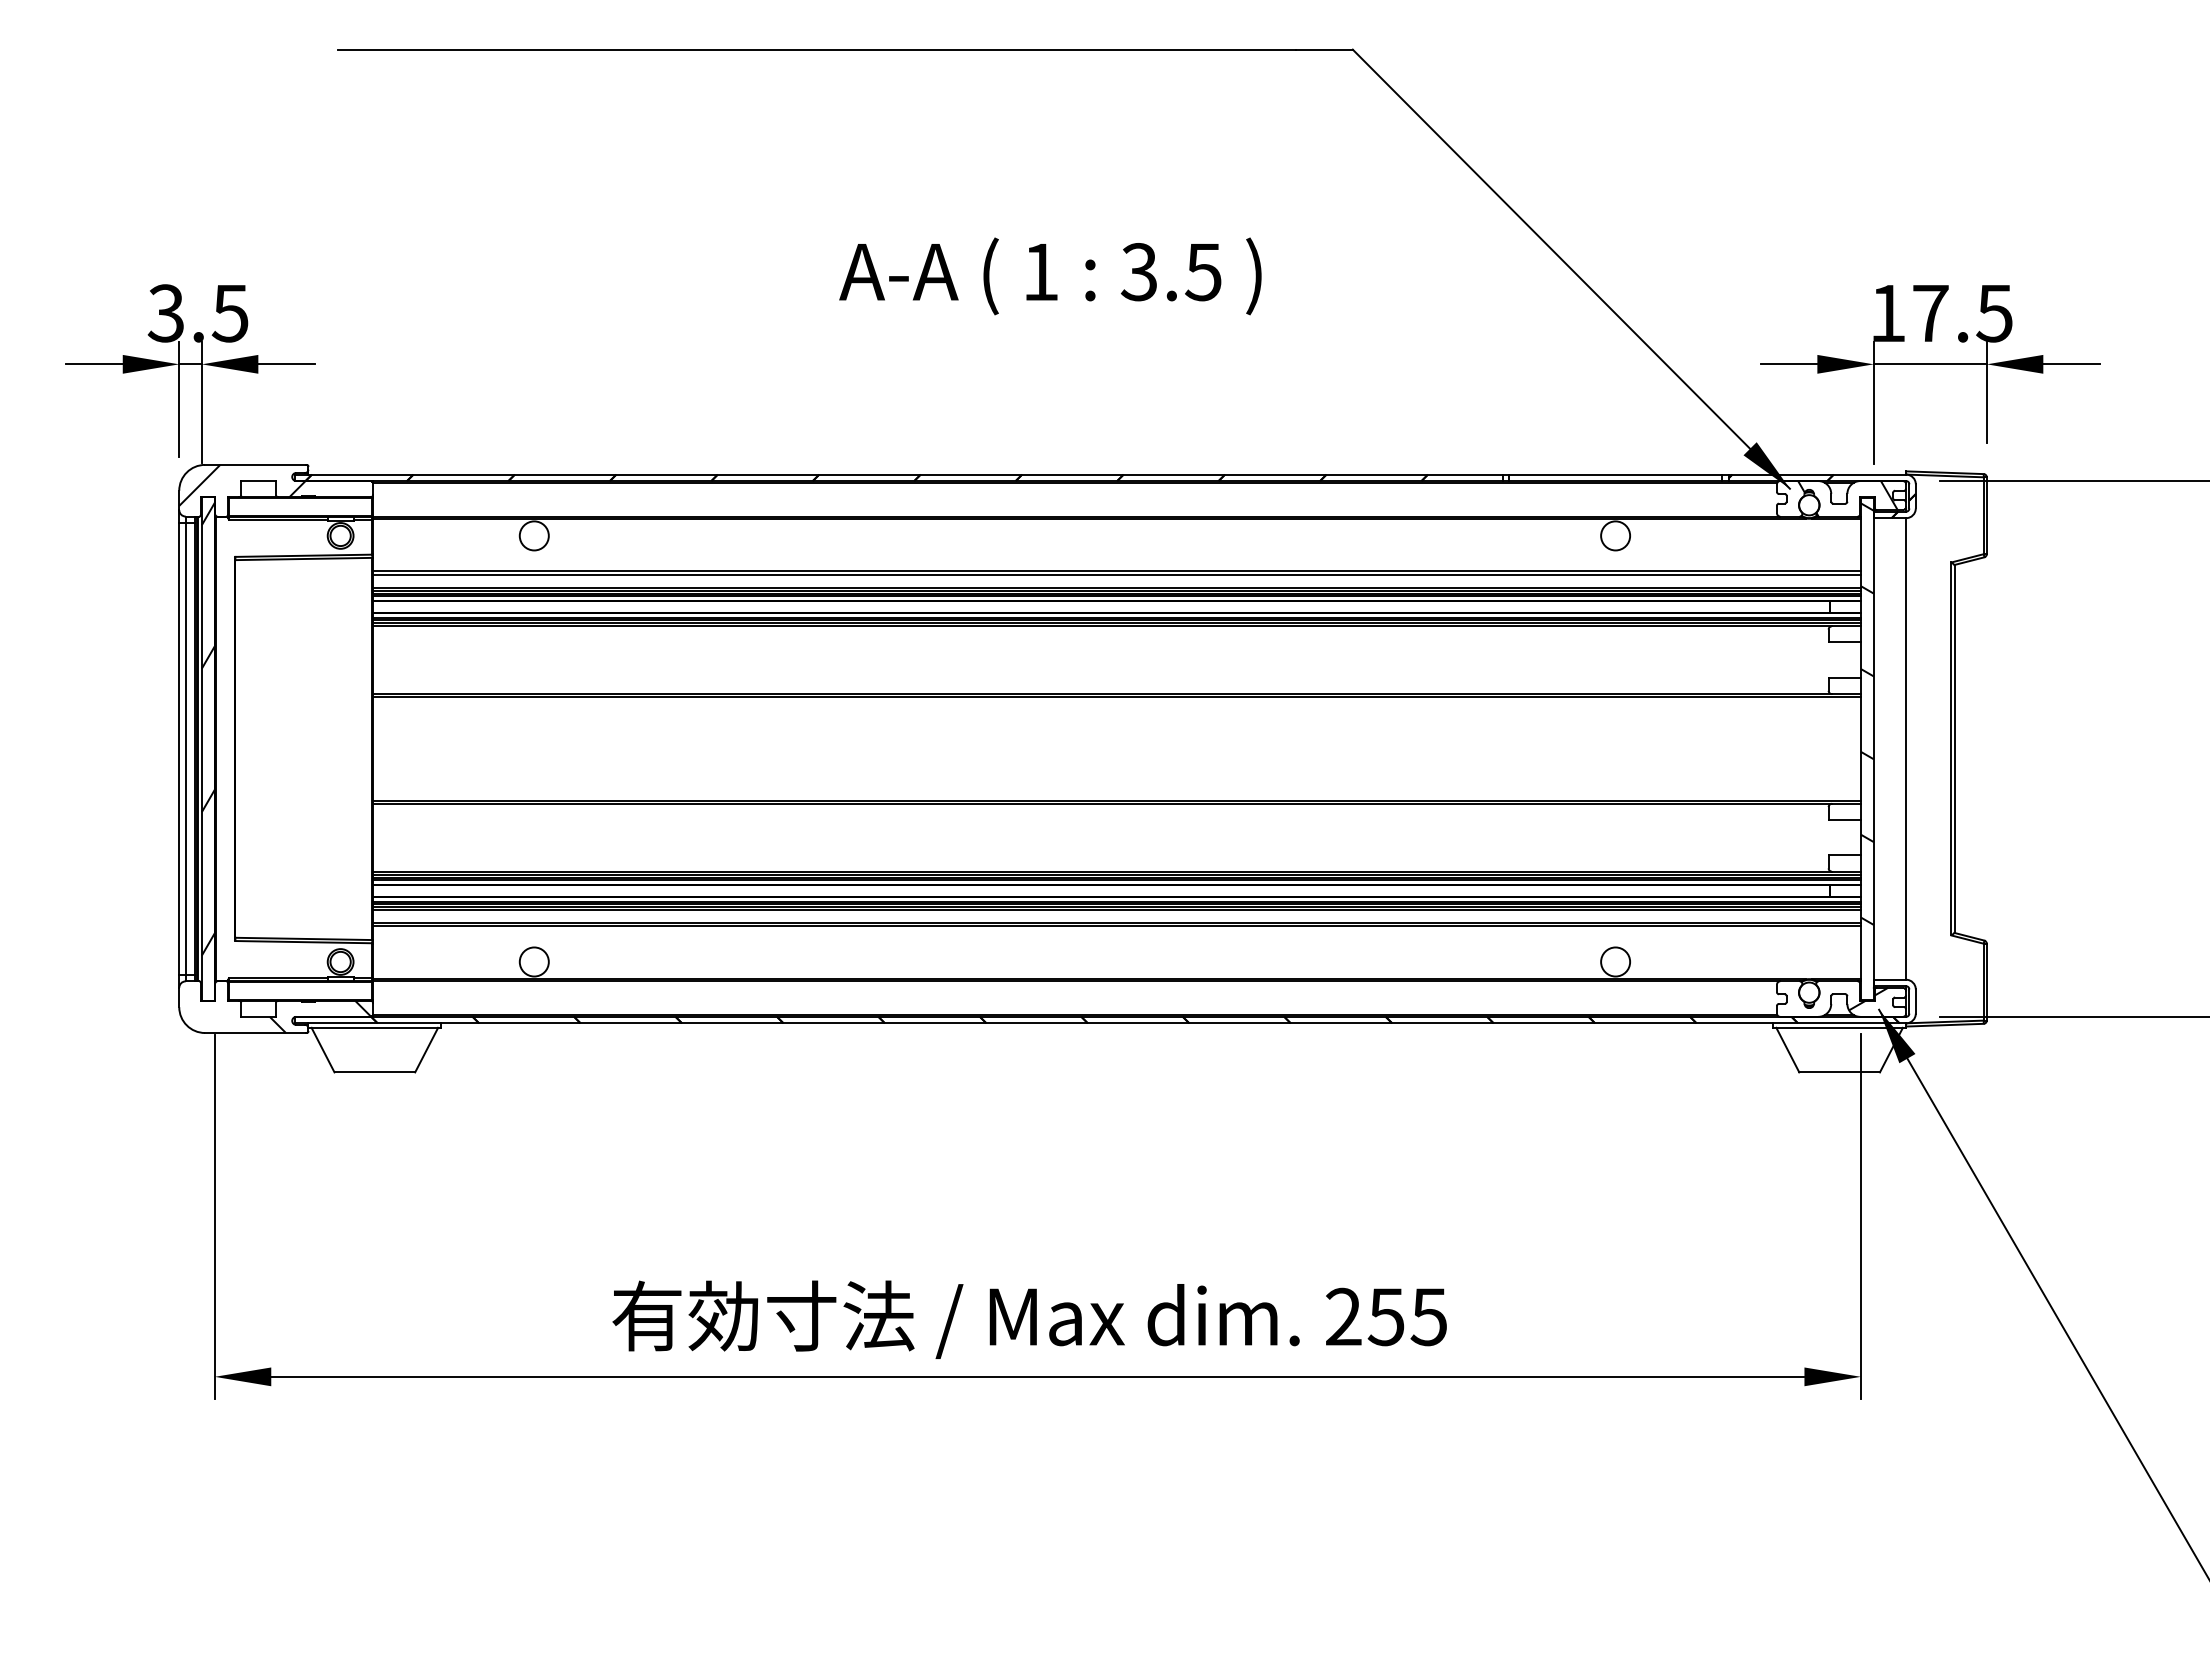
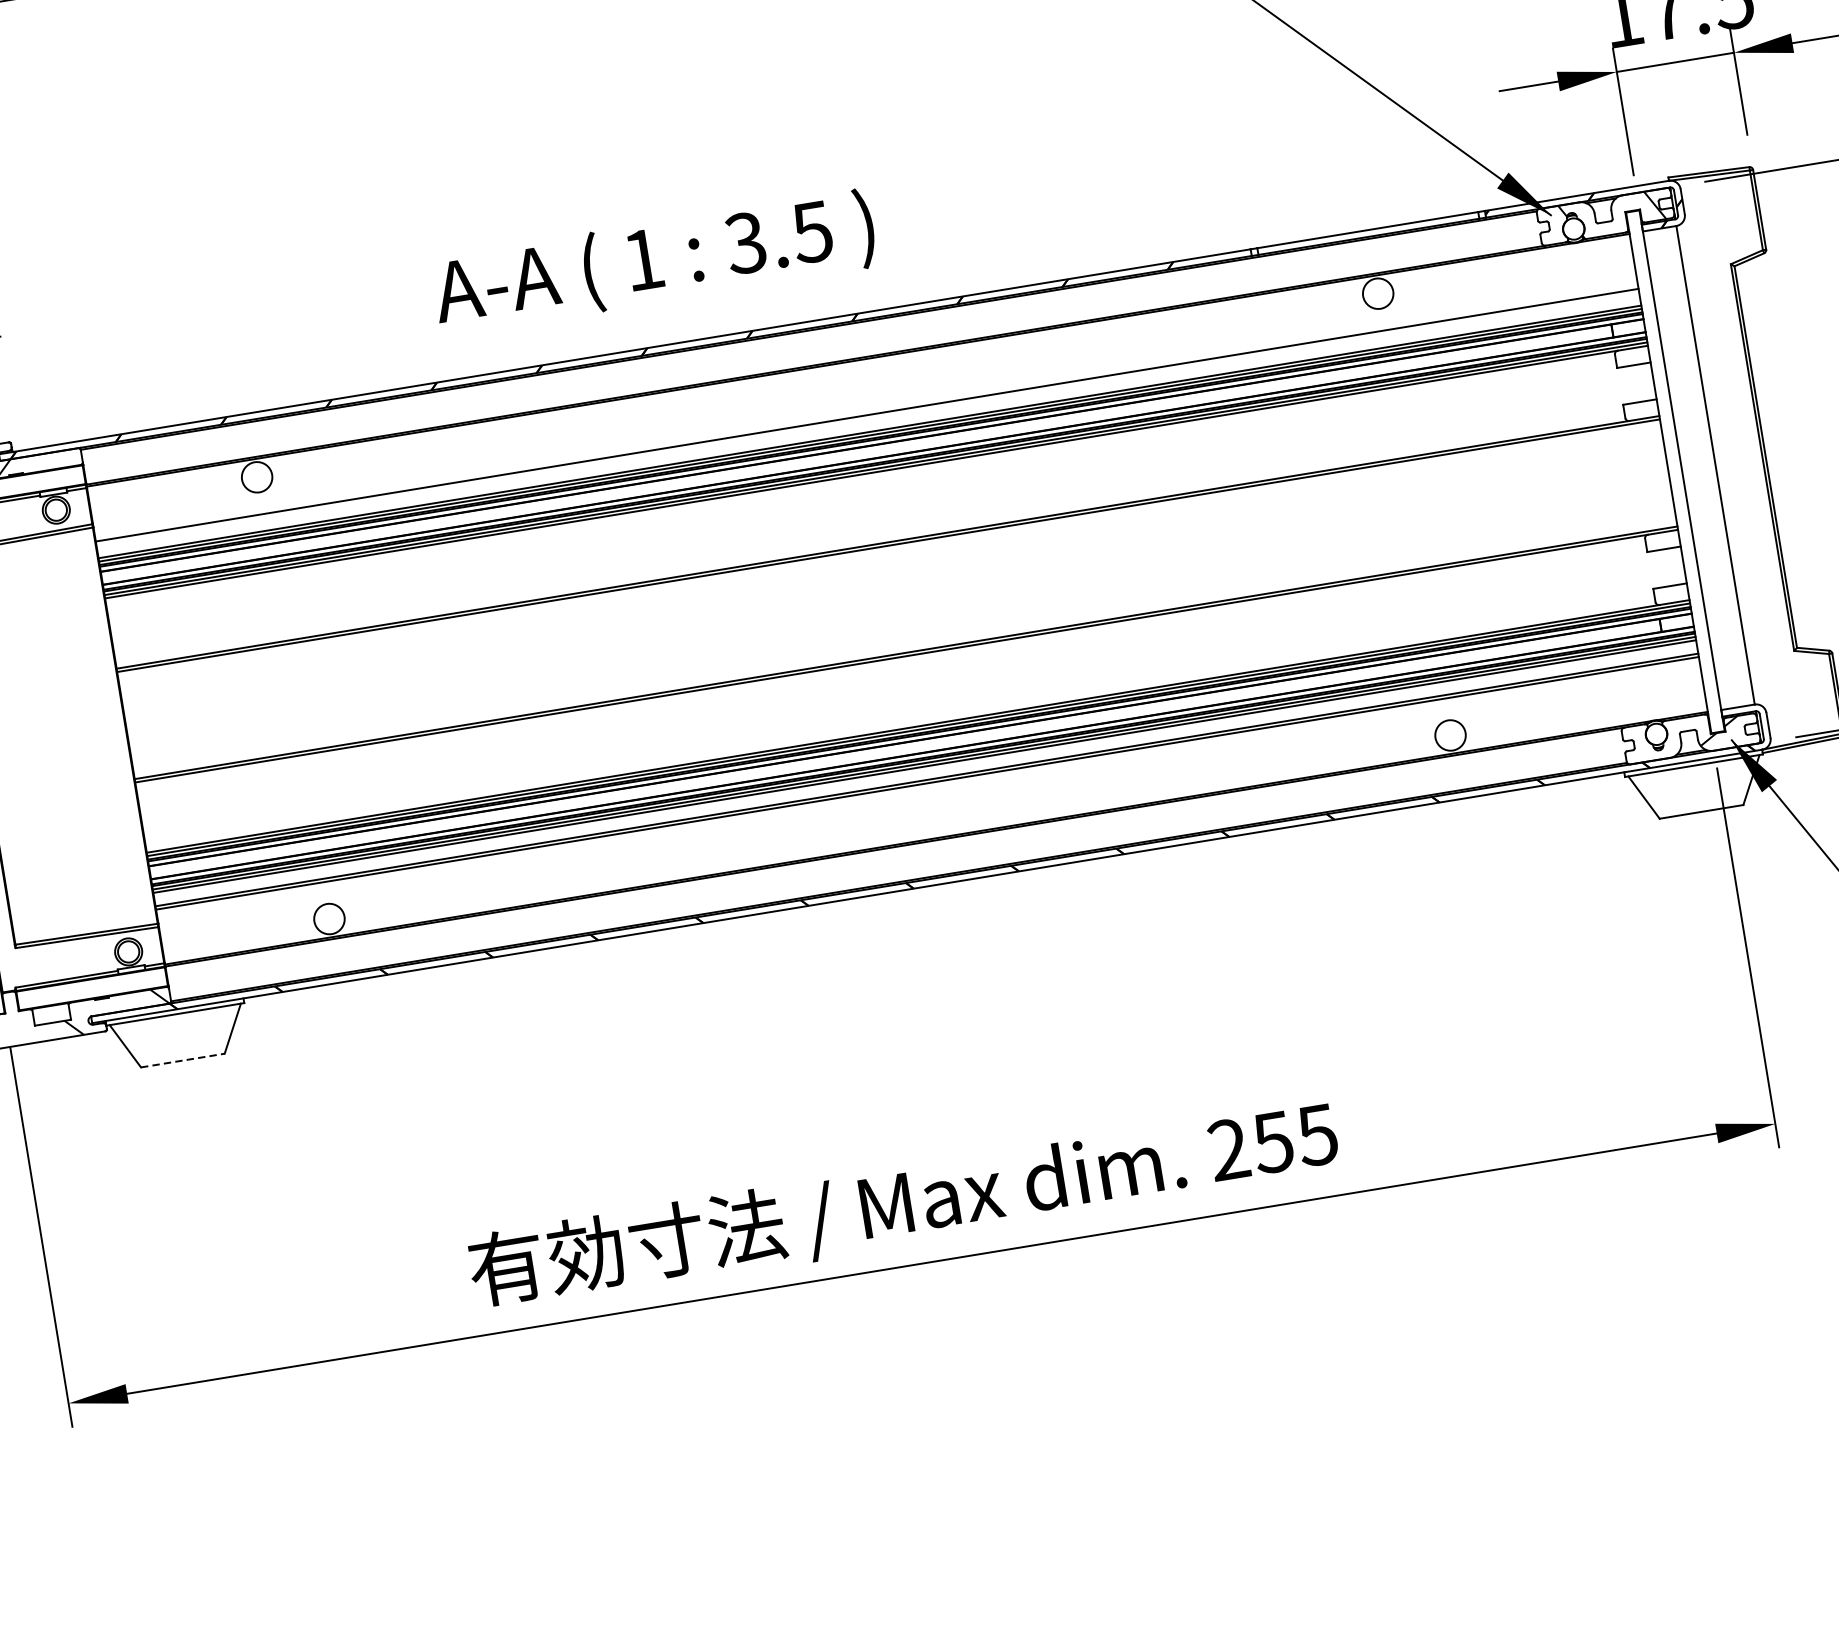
text: (1050, 276) -> (654, 262), moved
line: (1116, 574) -> (867, 418), removed
hatch: (1866, 713) -> (1668, 435), removed
line: (375, 1072) -> (183, 1060), solid -> dashed

